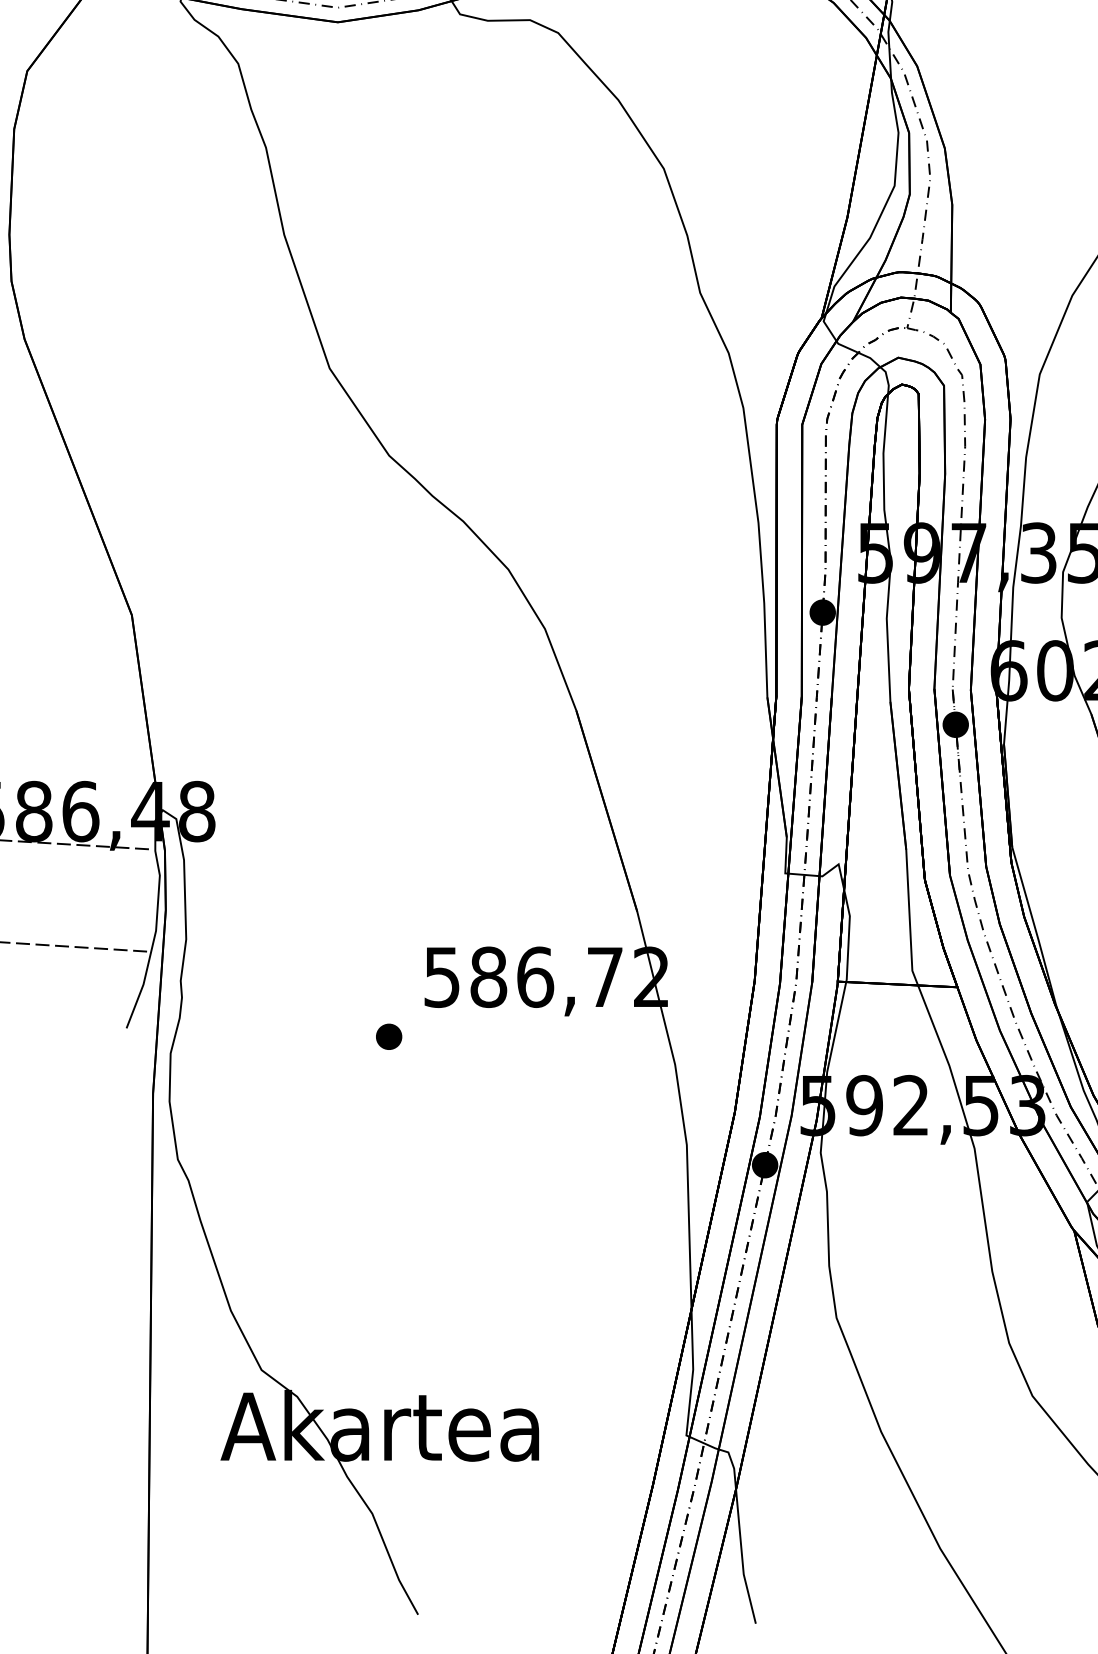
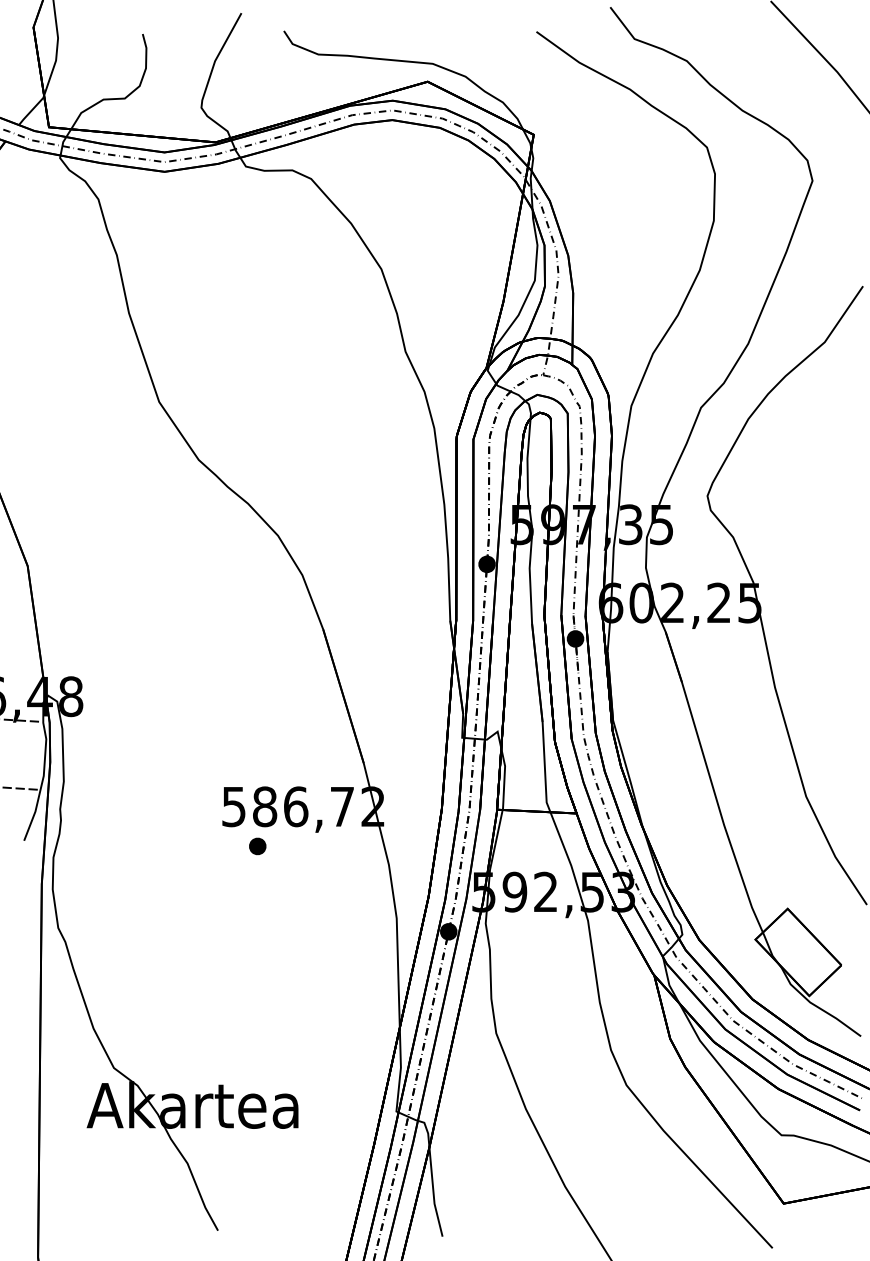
part: (388, 1036) -> (257, 846), moved

